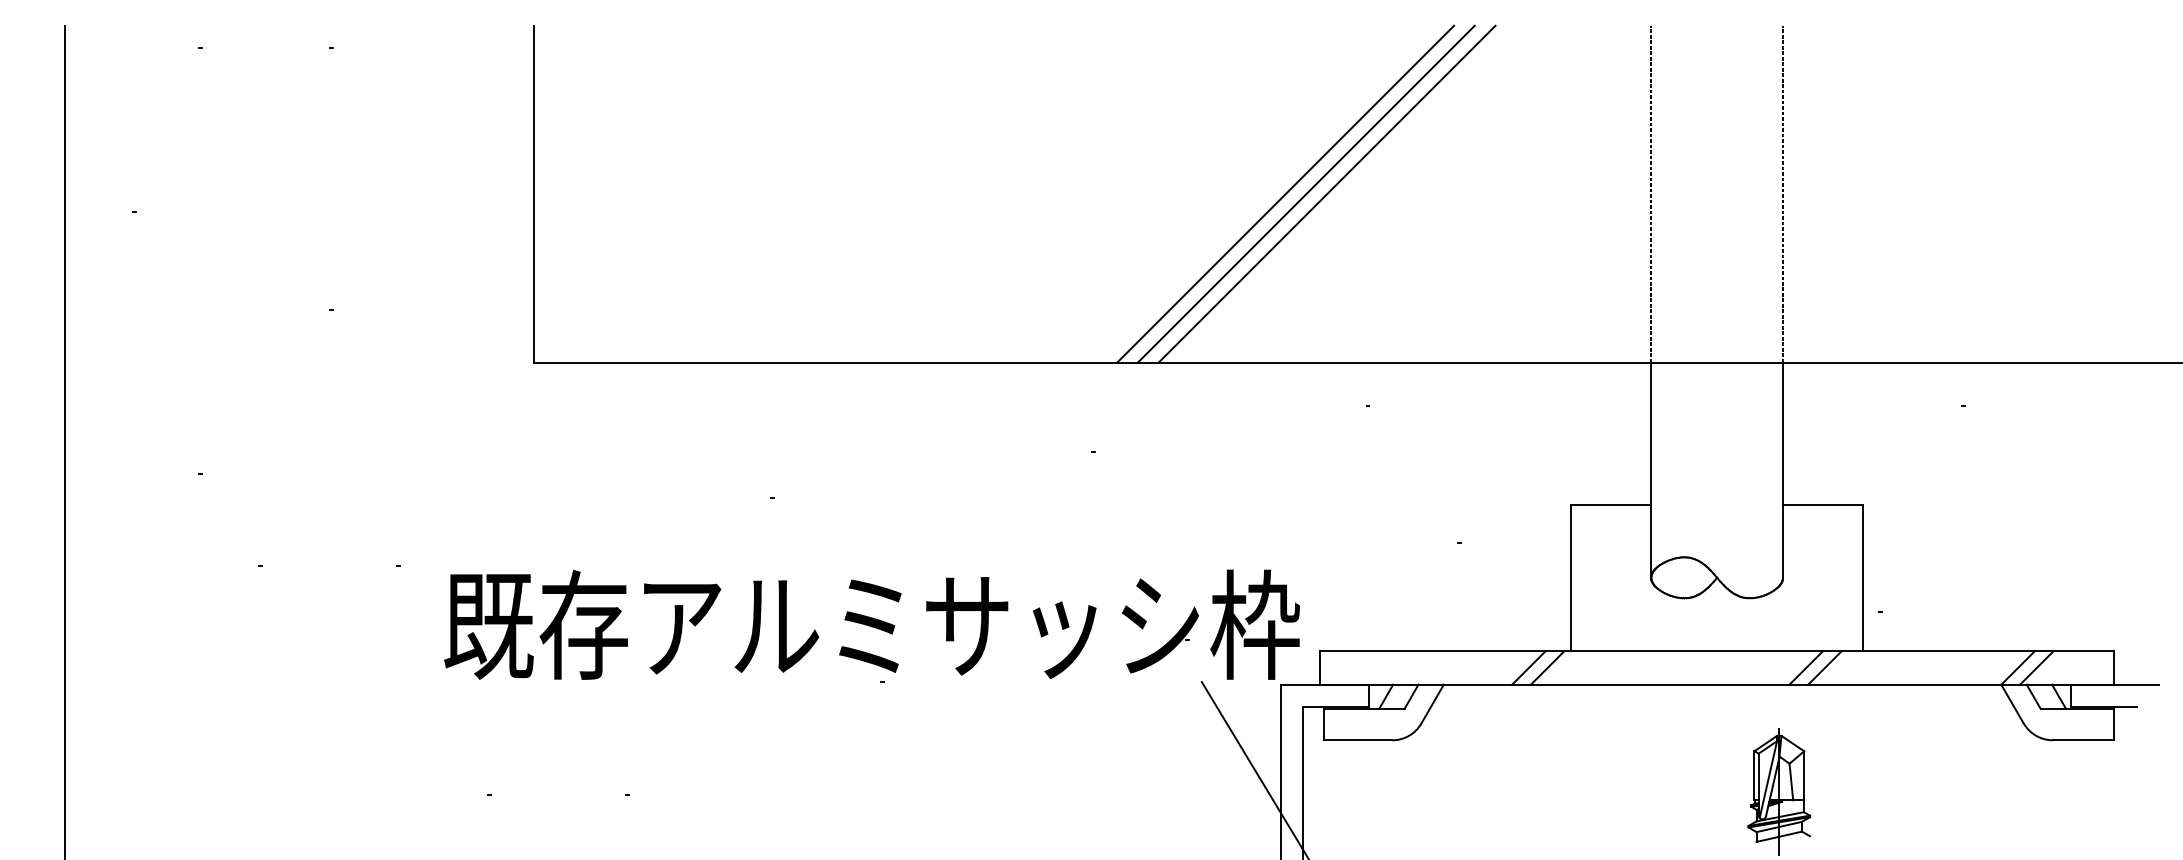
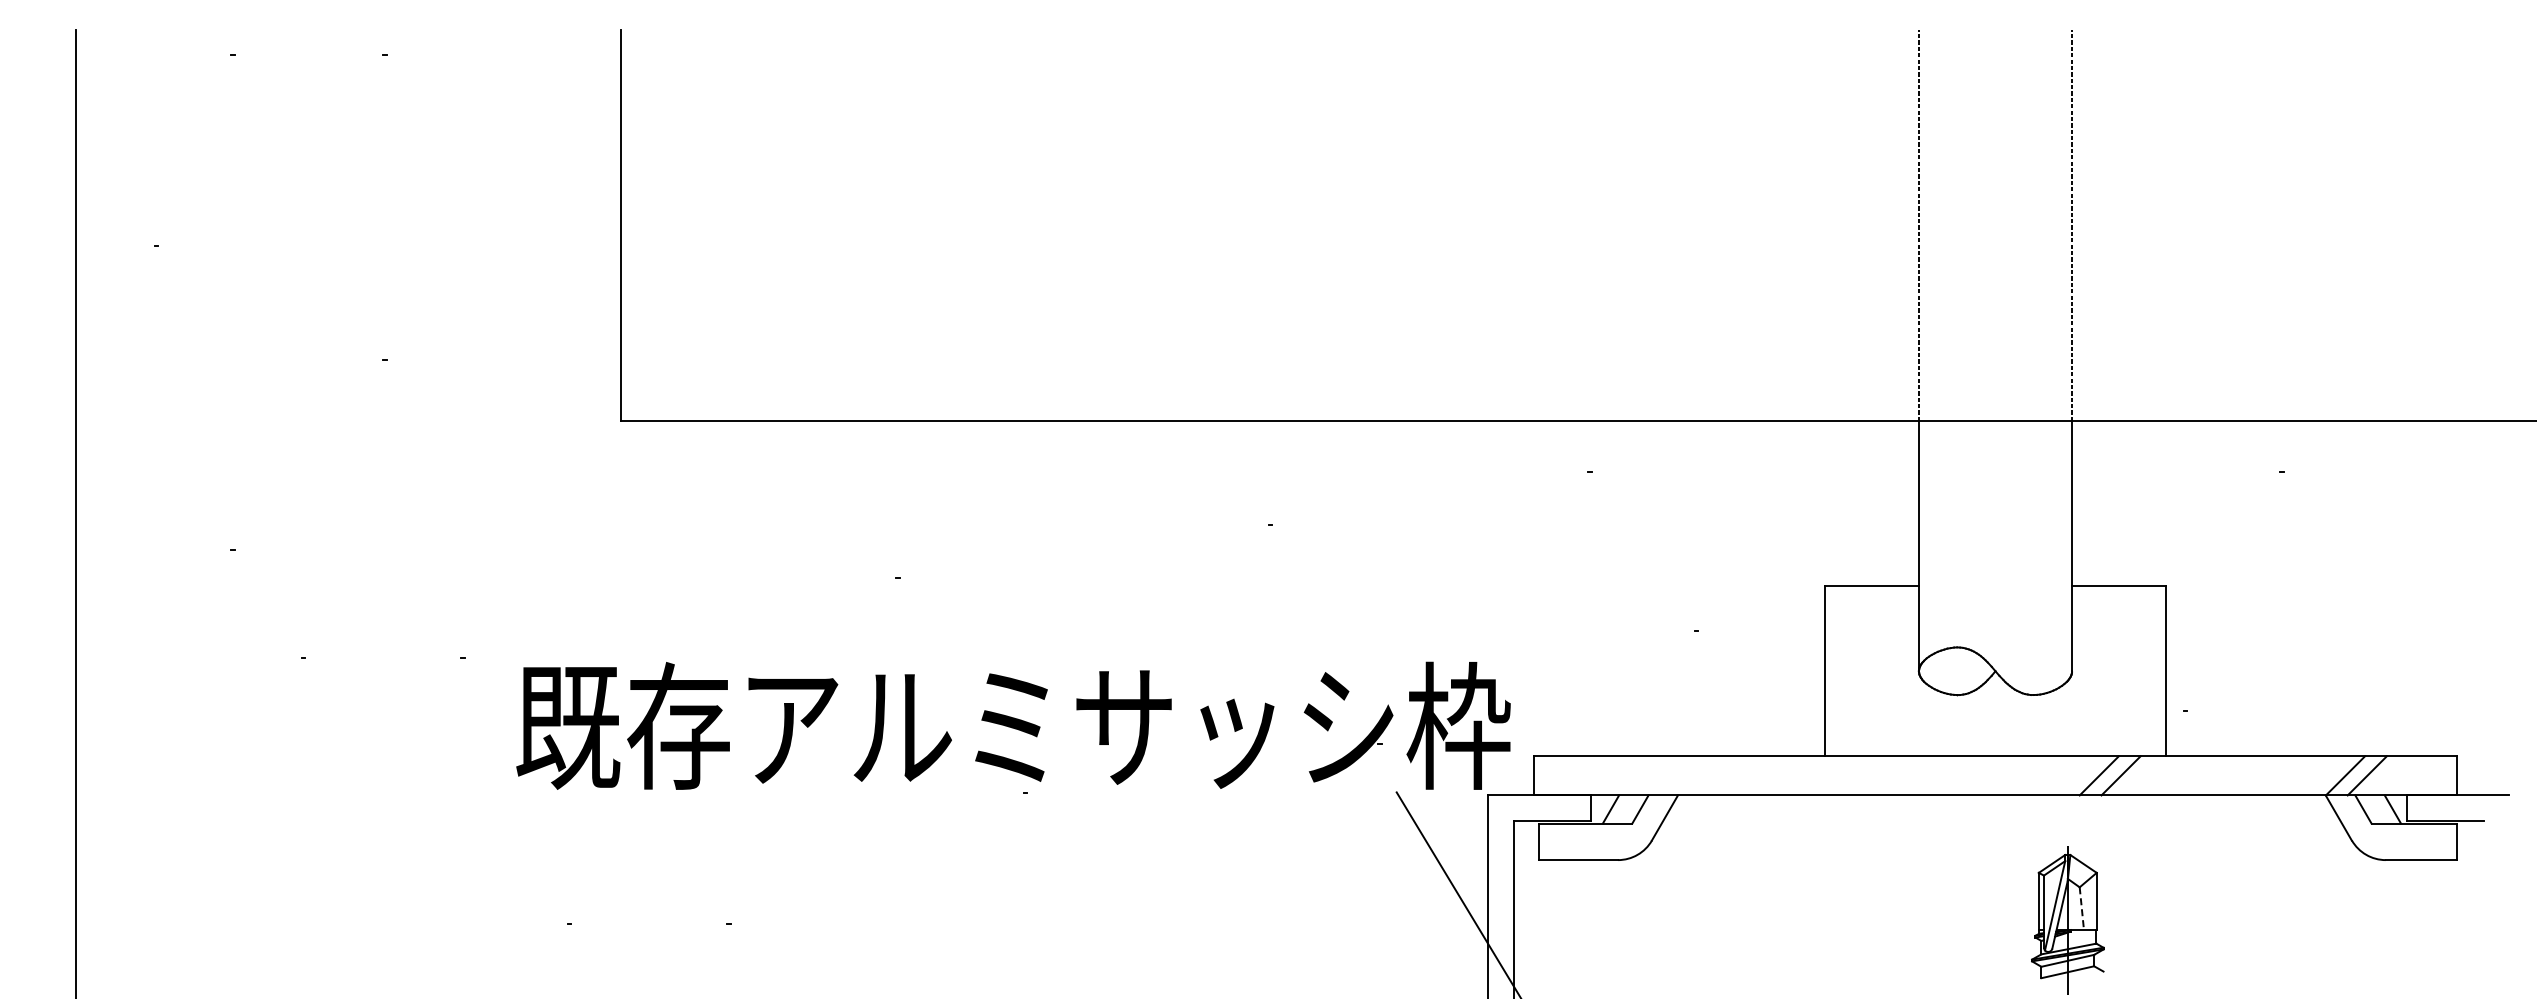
line: (1285, 194) -> (1493, 225), removed
line: (1305, 194) -> (1517, 225), removed
line: (1327, 194) -> (1542, 225), removed
line: (1528, 667) -> (1776, 775), removed
line: (1547, 667) -> (1798, 775), removed
line: (1791, 782) -> (2081, 909), solid -> dashed

